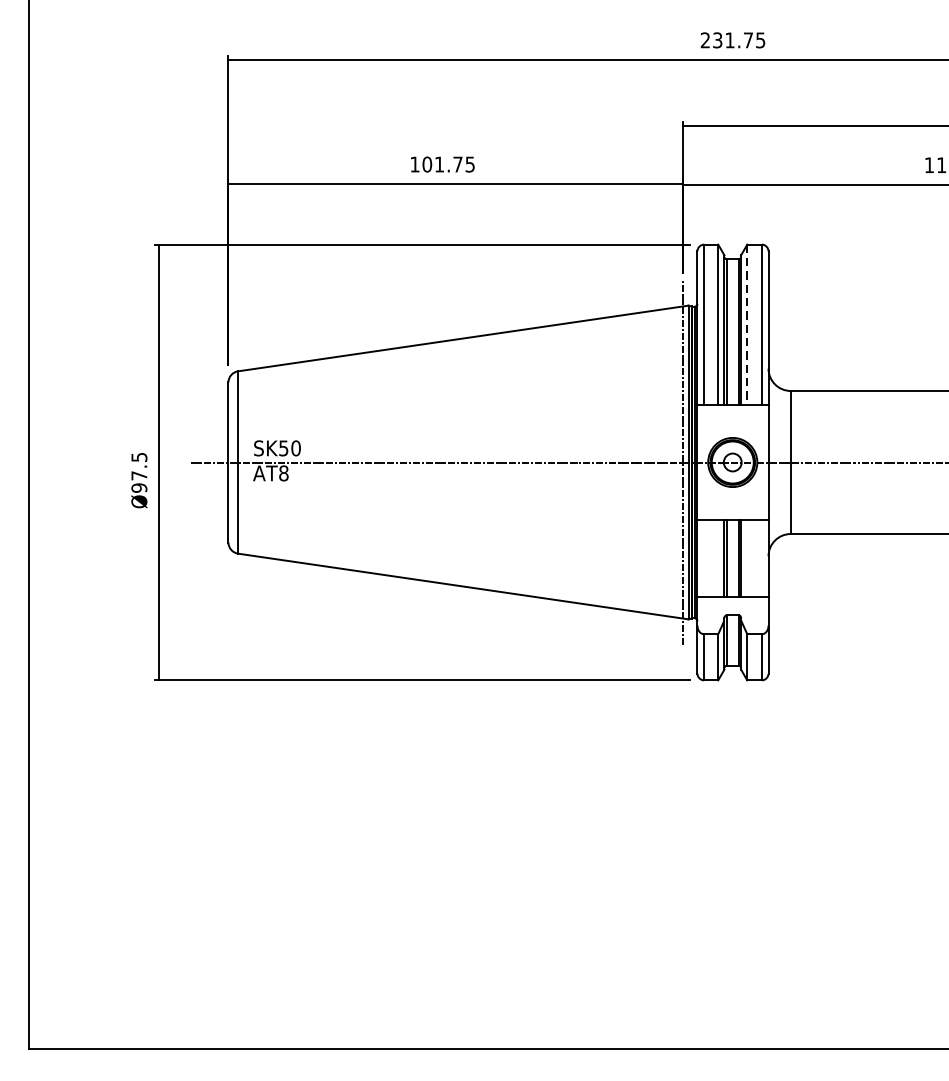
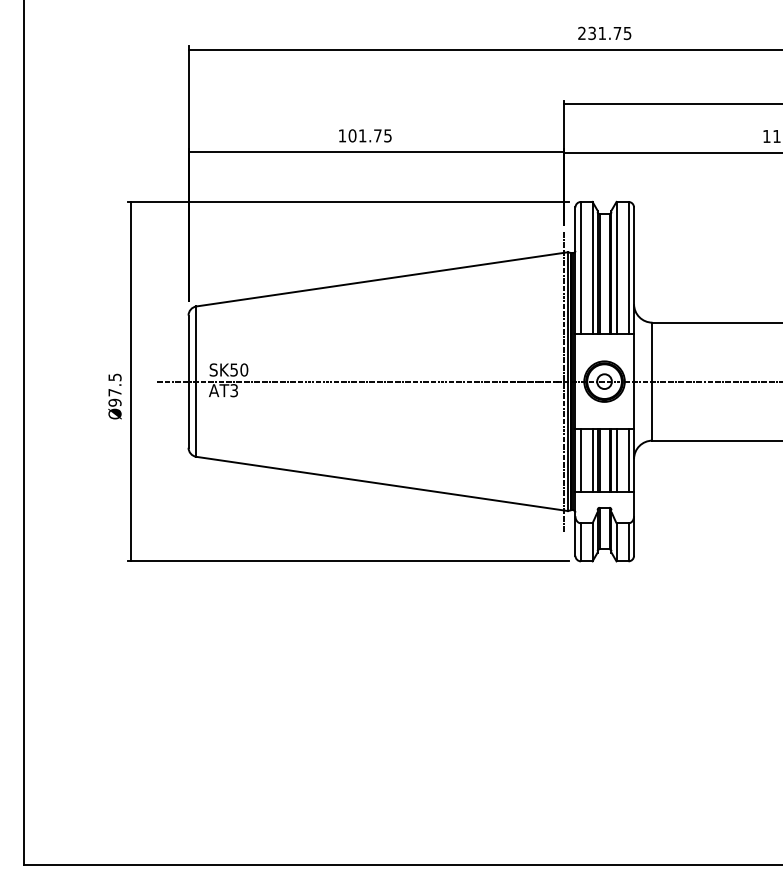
line: (747, 325) -> (616, 268), dashed -> solid
text: (284, 473) -> (234, 390), AT8 -> AT3
line: (703, 558) -> (580, 460), added
line: (718, 558) -> (592, 460), added
line: (747, 558) -> (616, 460), added
line: (761, 558) -> (628, 460), added

